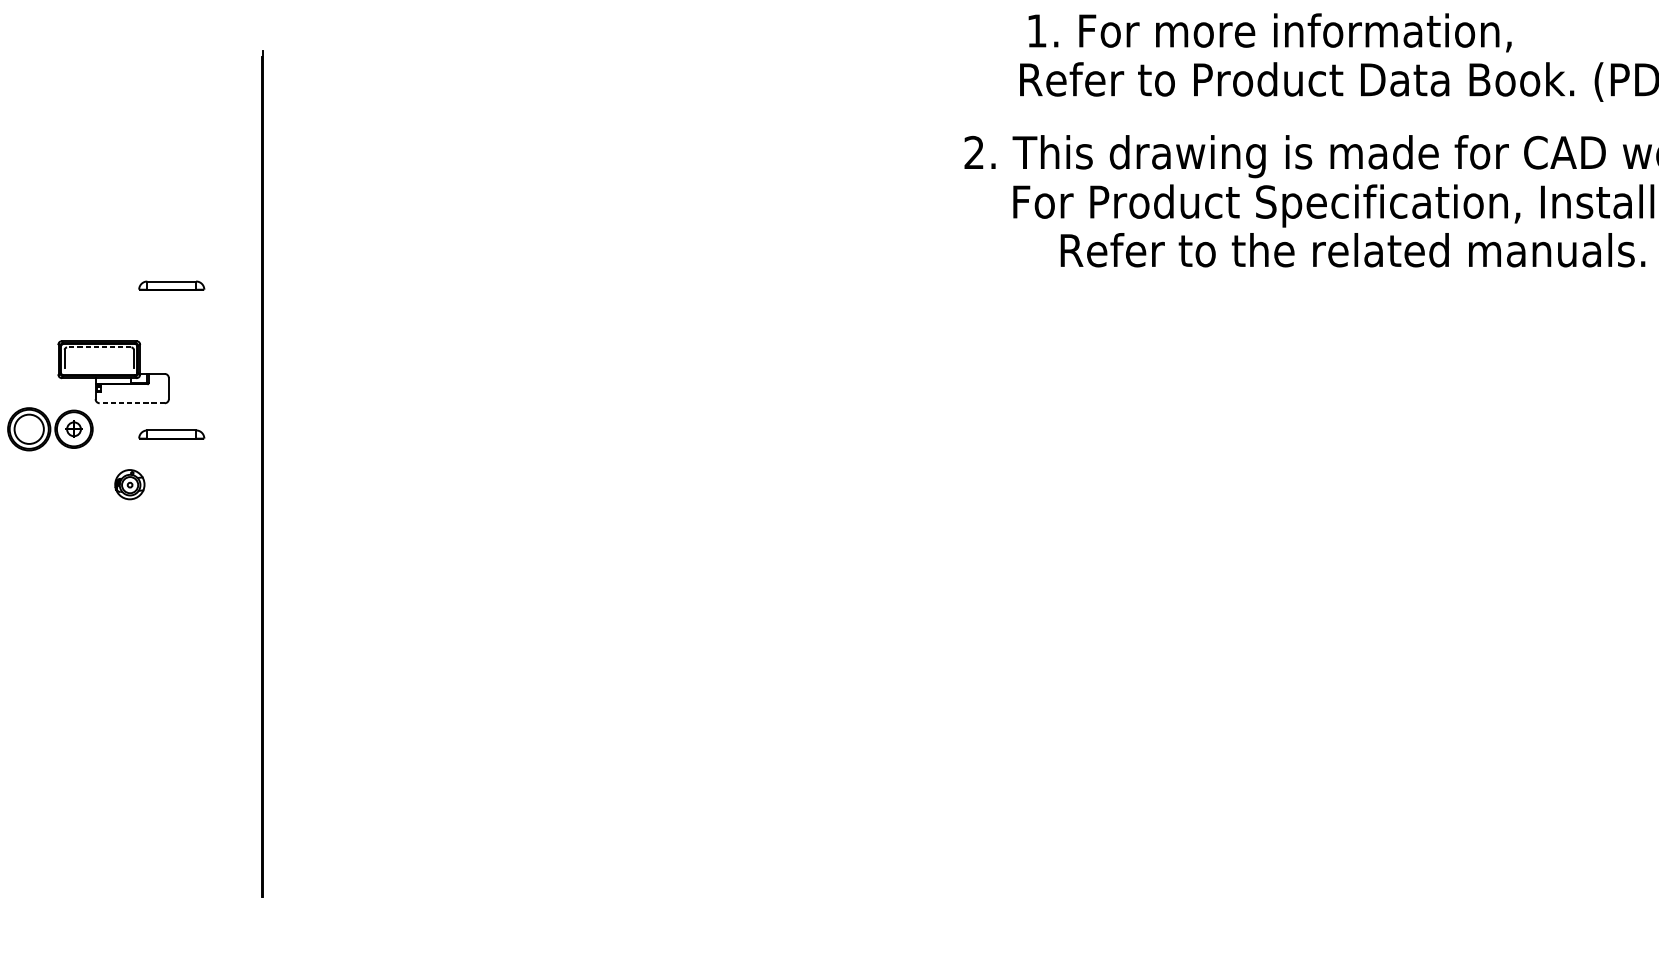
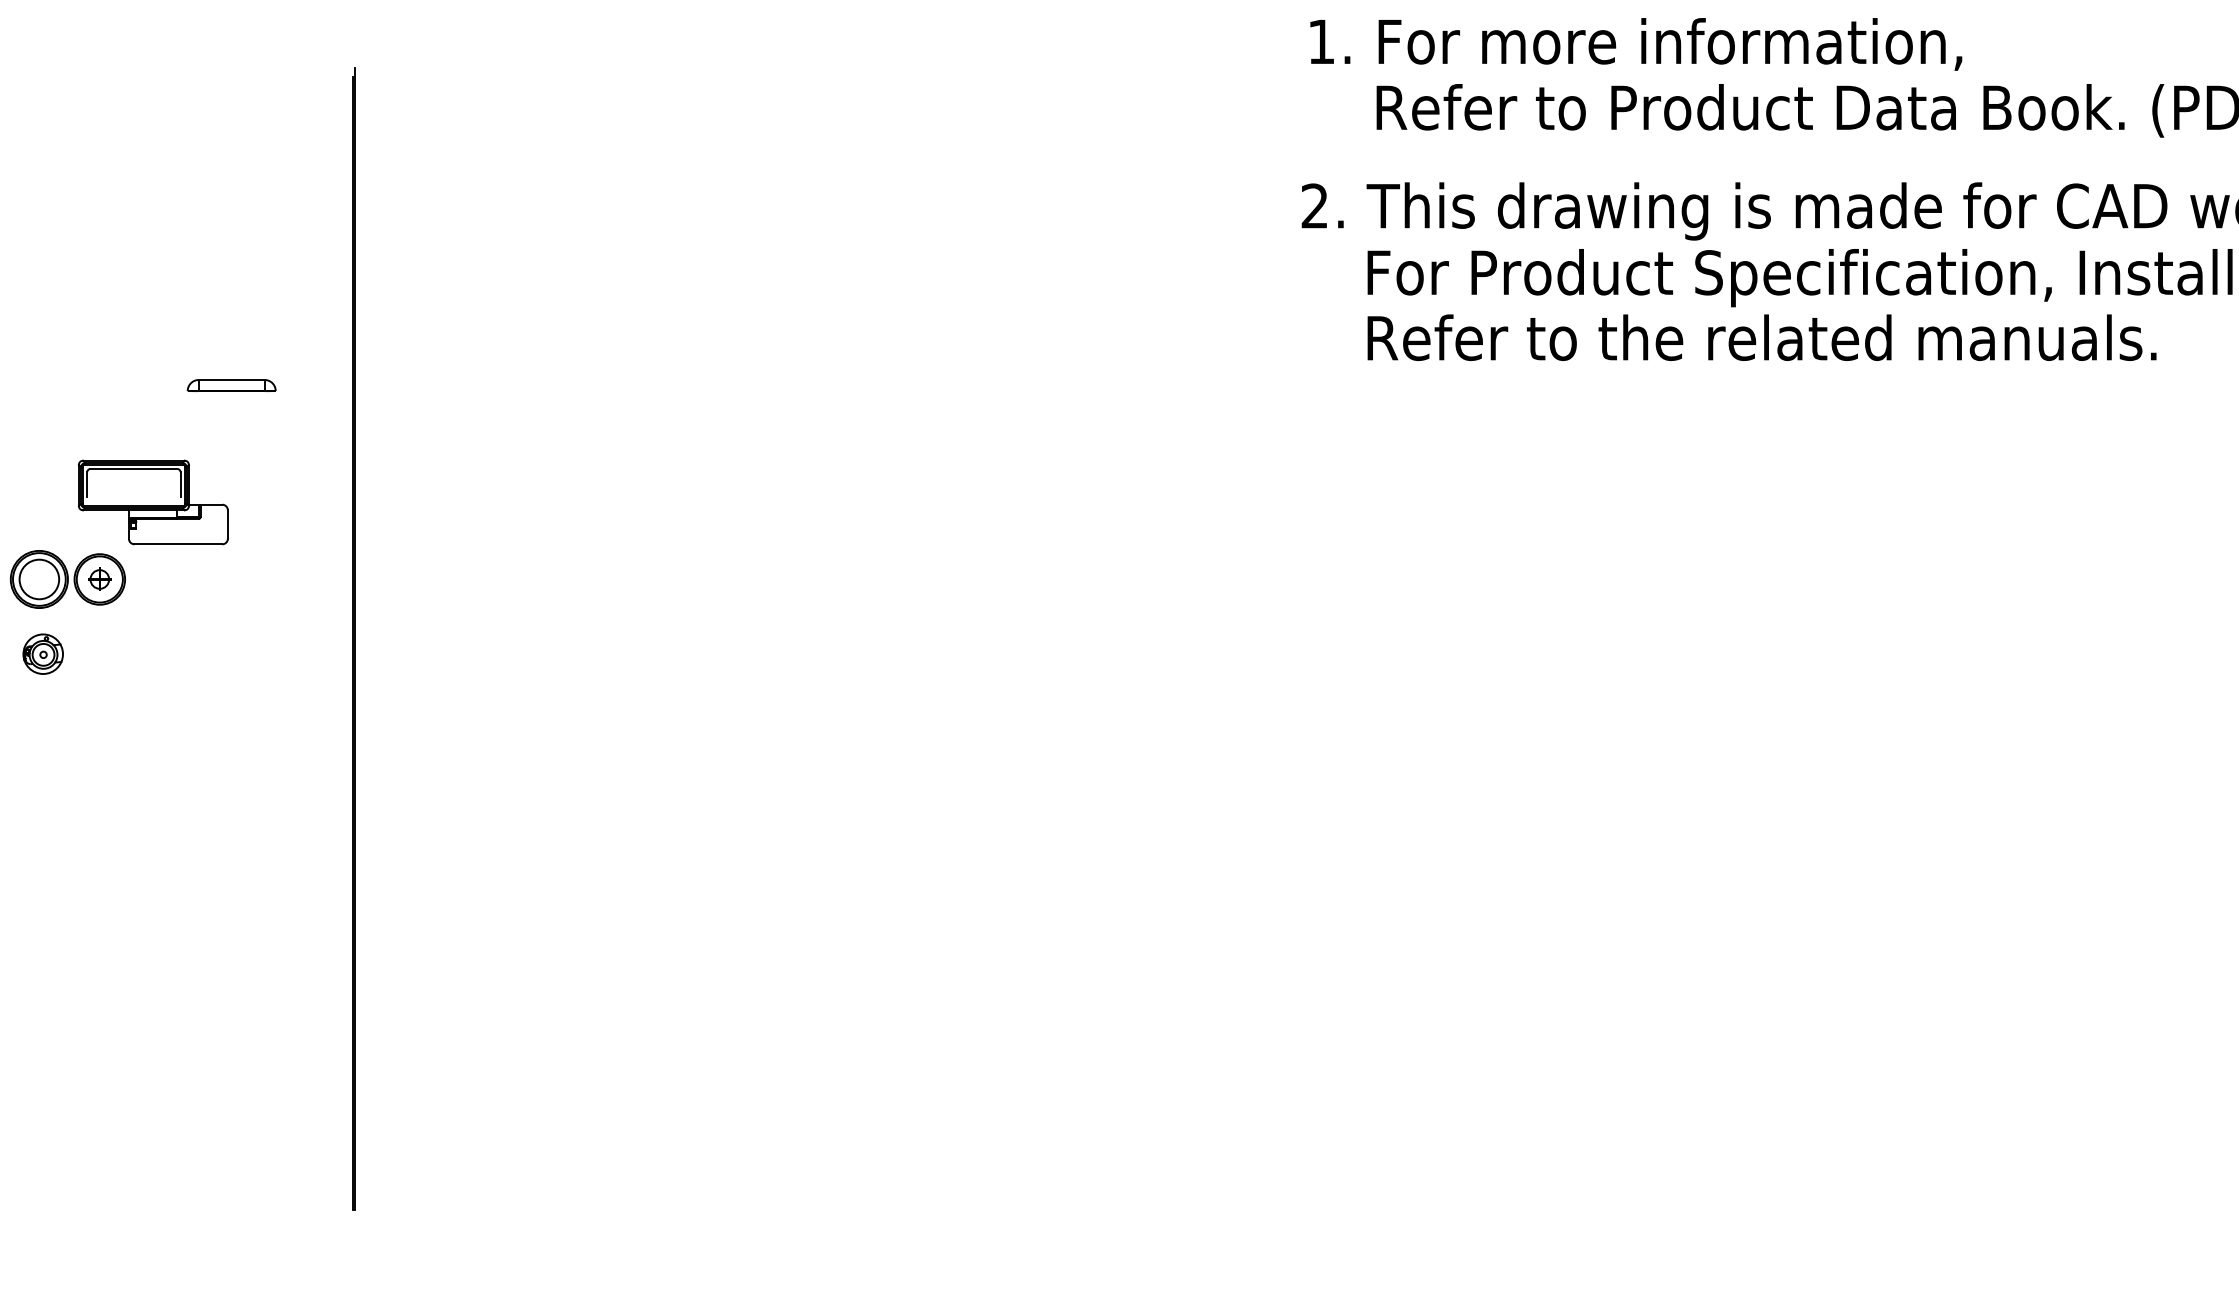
text: (1270, 32) -> (1636, 44), moved
text: (1352, 250) -> (1761, 337), moved
line: (98, 347) -> (133, 469), dashed -> solid
line: (132, 403) -> (178, 544), dashed -> solid
part: (171, 434) -> (231, 586), removed
part: (129, 484) -> (42, 653), moved

